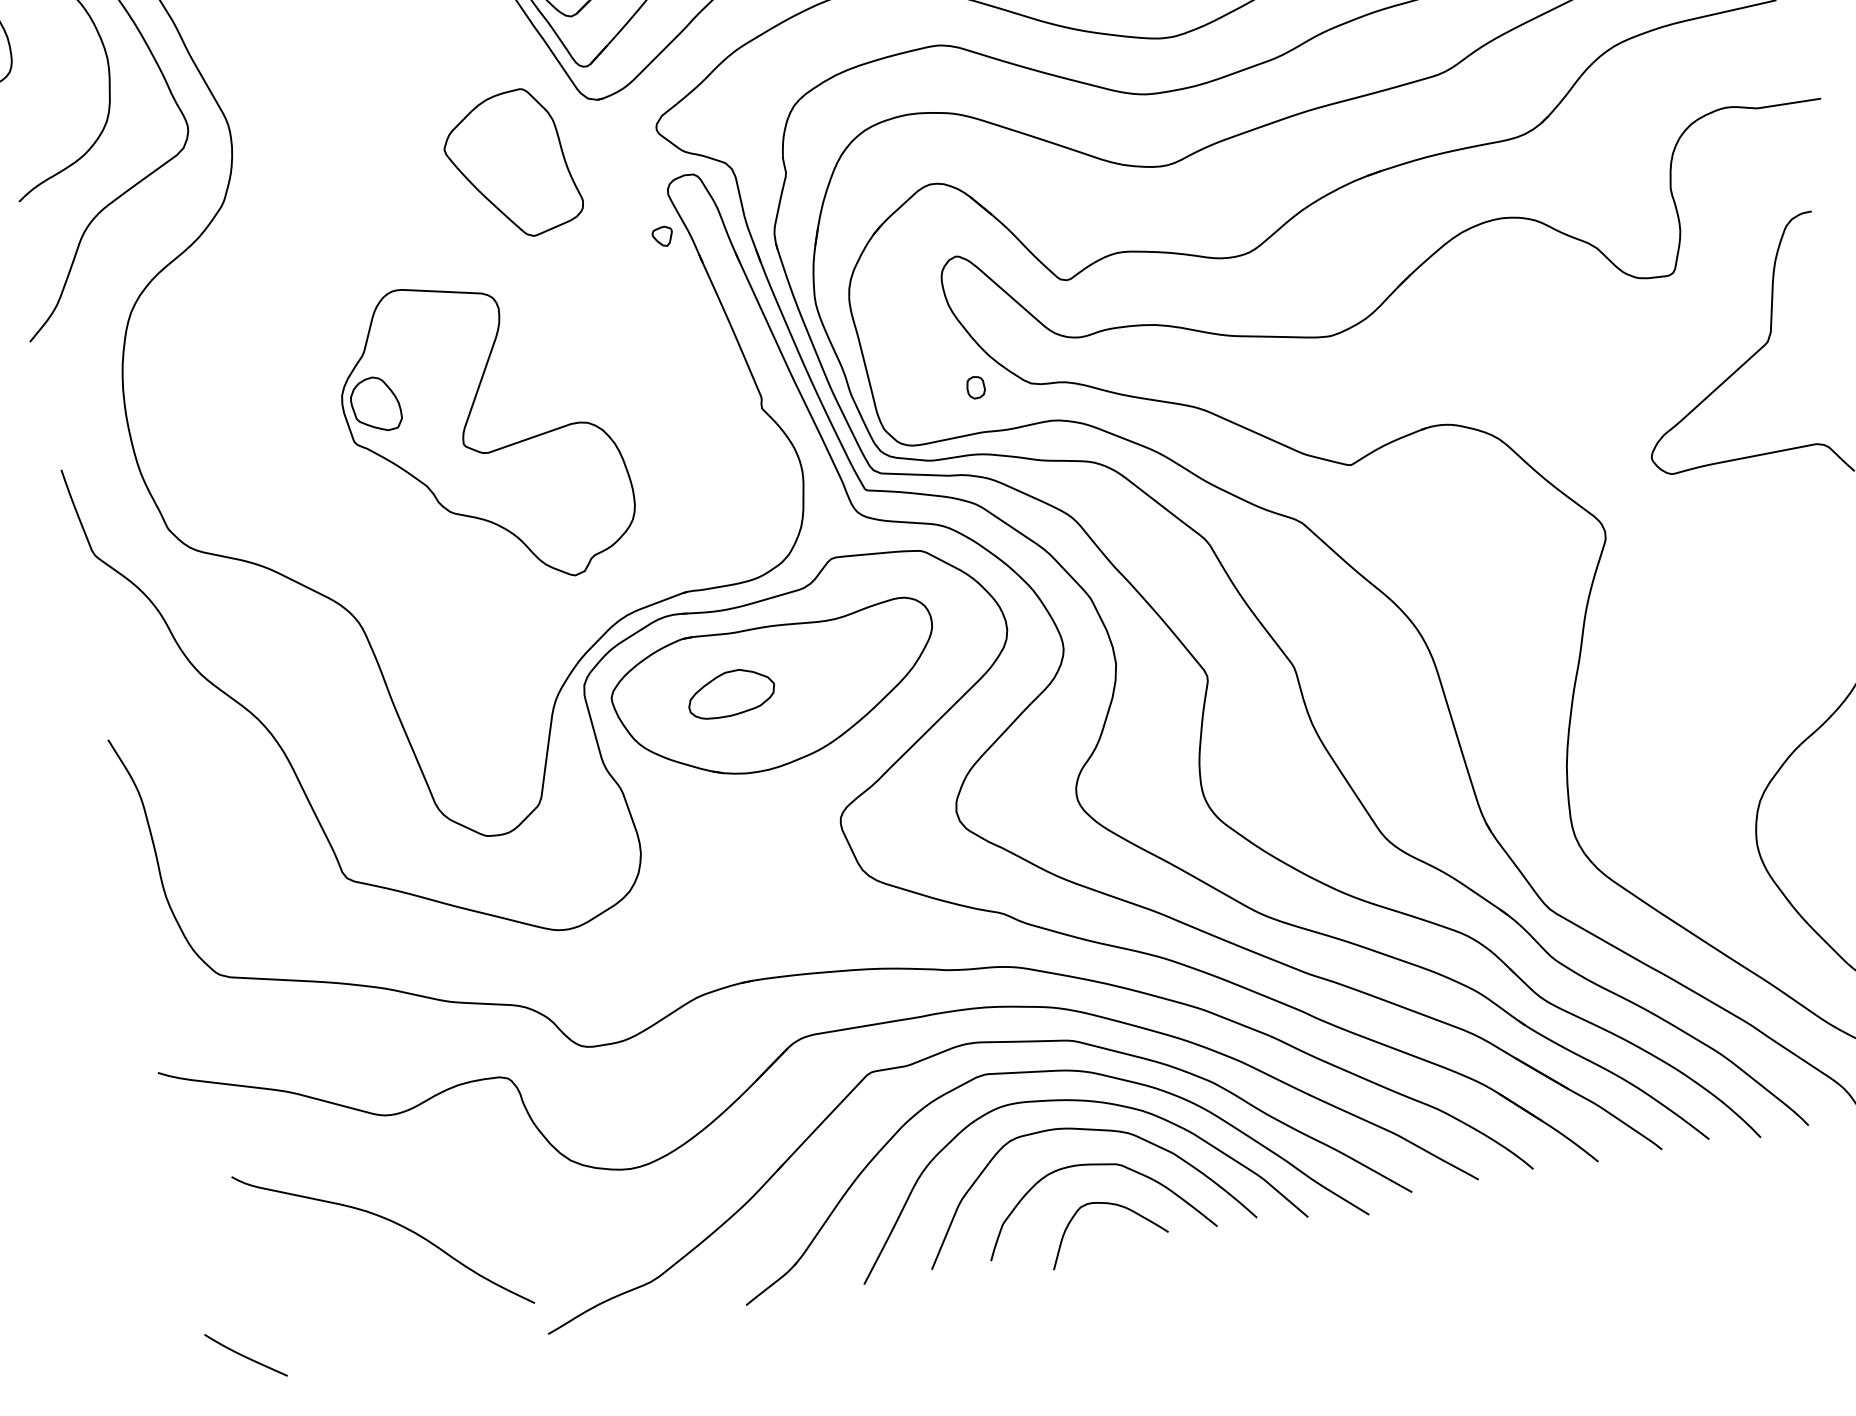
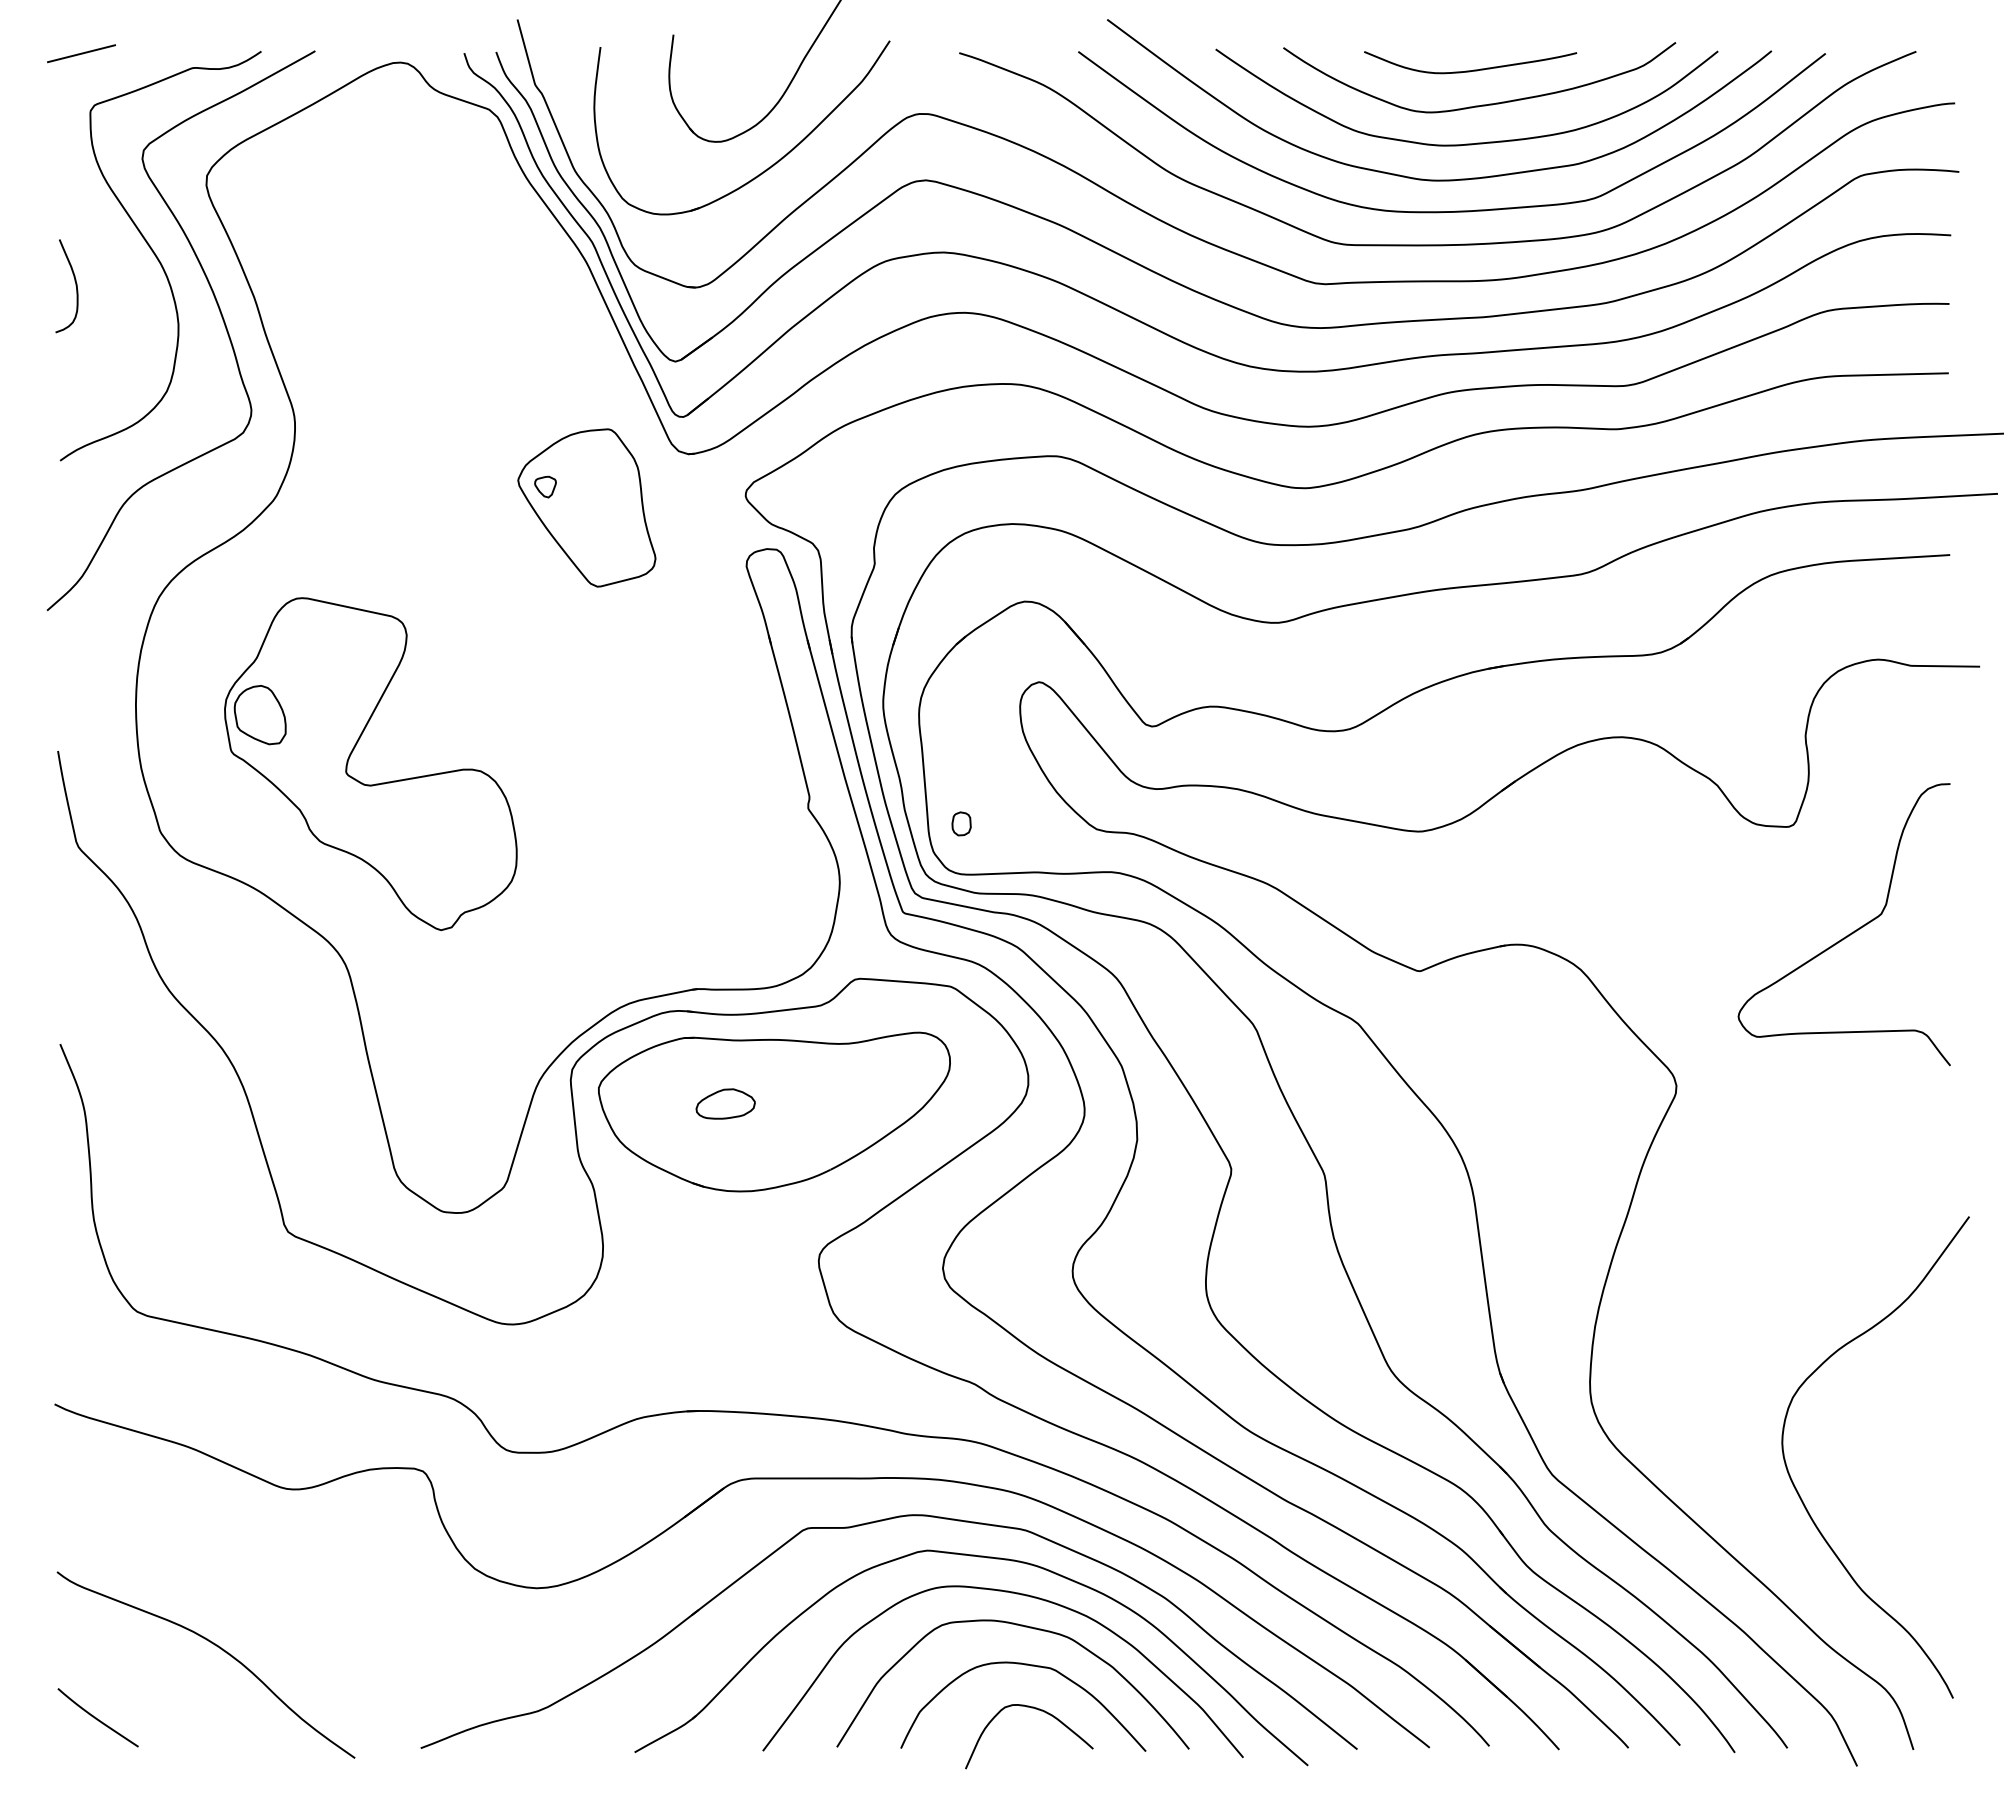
part: (662, 236) -> (545, 486), moved
part: (975, 387) -> (961, 823), moved
part: (492, 450) -> (375, 783), moved
part: (730, 693) -> (725, 1103), size x0.62
curve: (391, 1222) -> (217, 1647), moved

